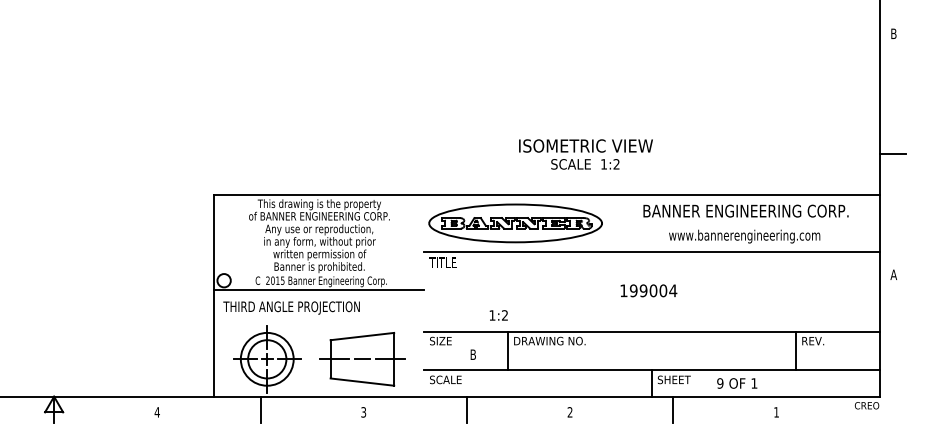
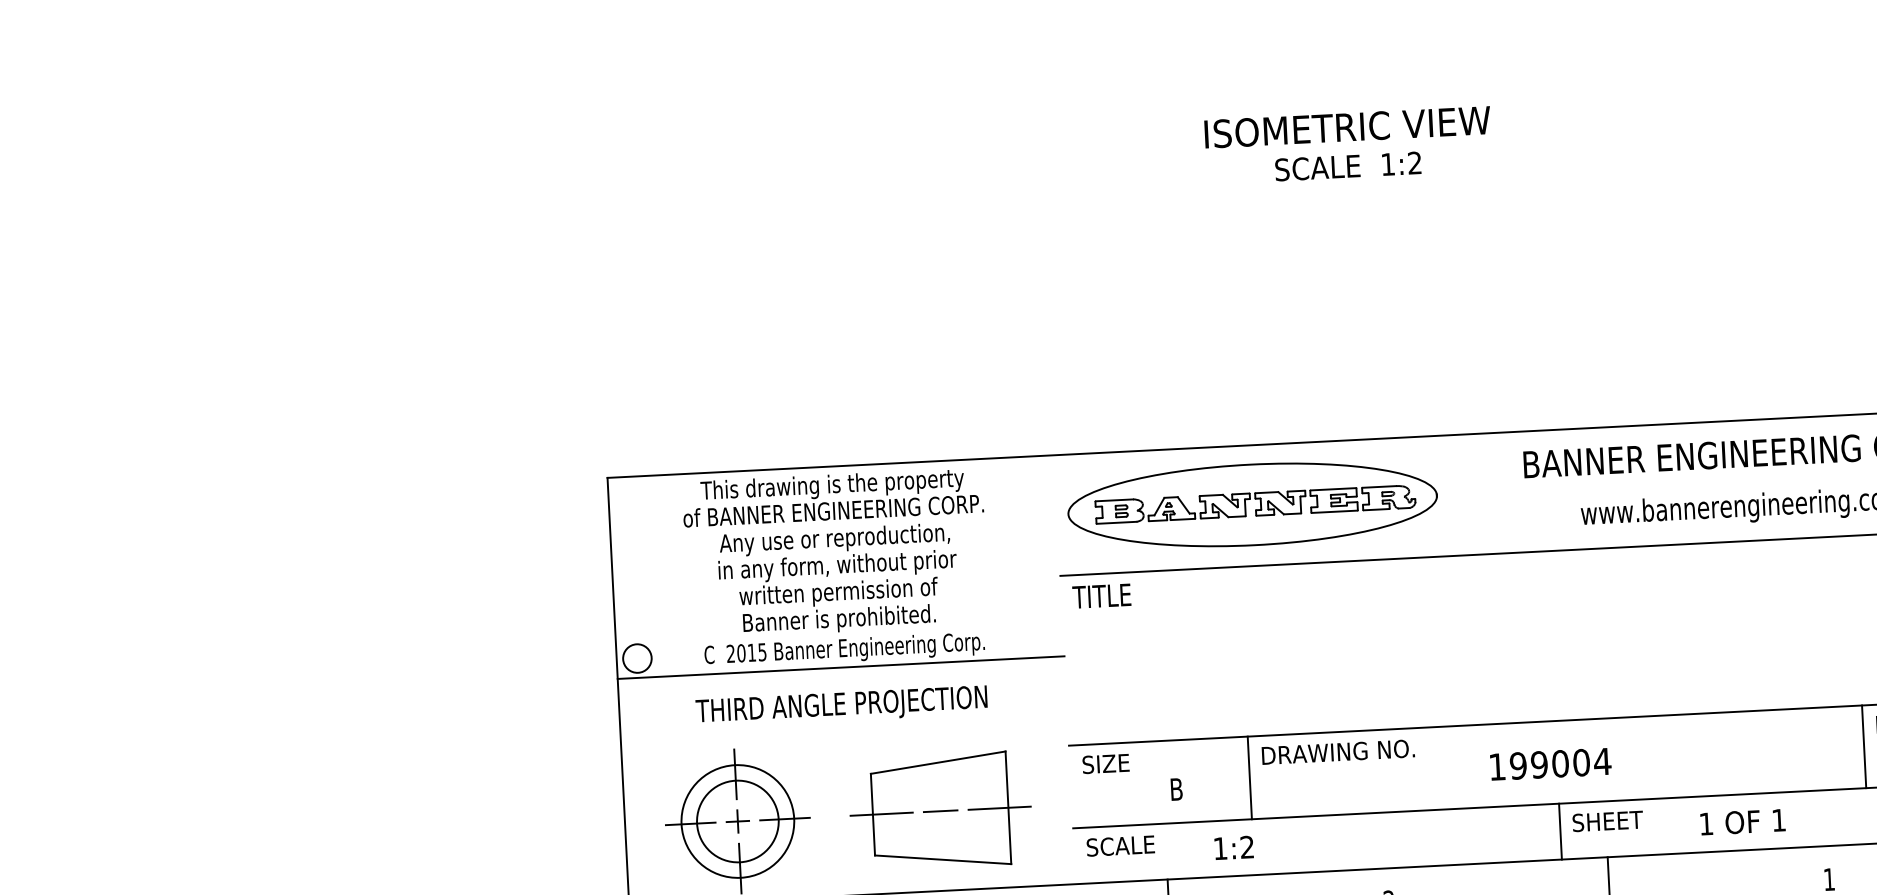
text: (585, 154) -> (1347, 145), moved
text: (648, 290) -> (1549, 763), moved
text: (291, 307) -> (841, 705), moved
text: (498, 315) -> (1233, 848), moved
text: (720, 383) -> (1706, 824), 9 -> 1

